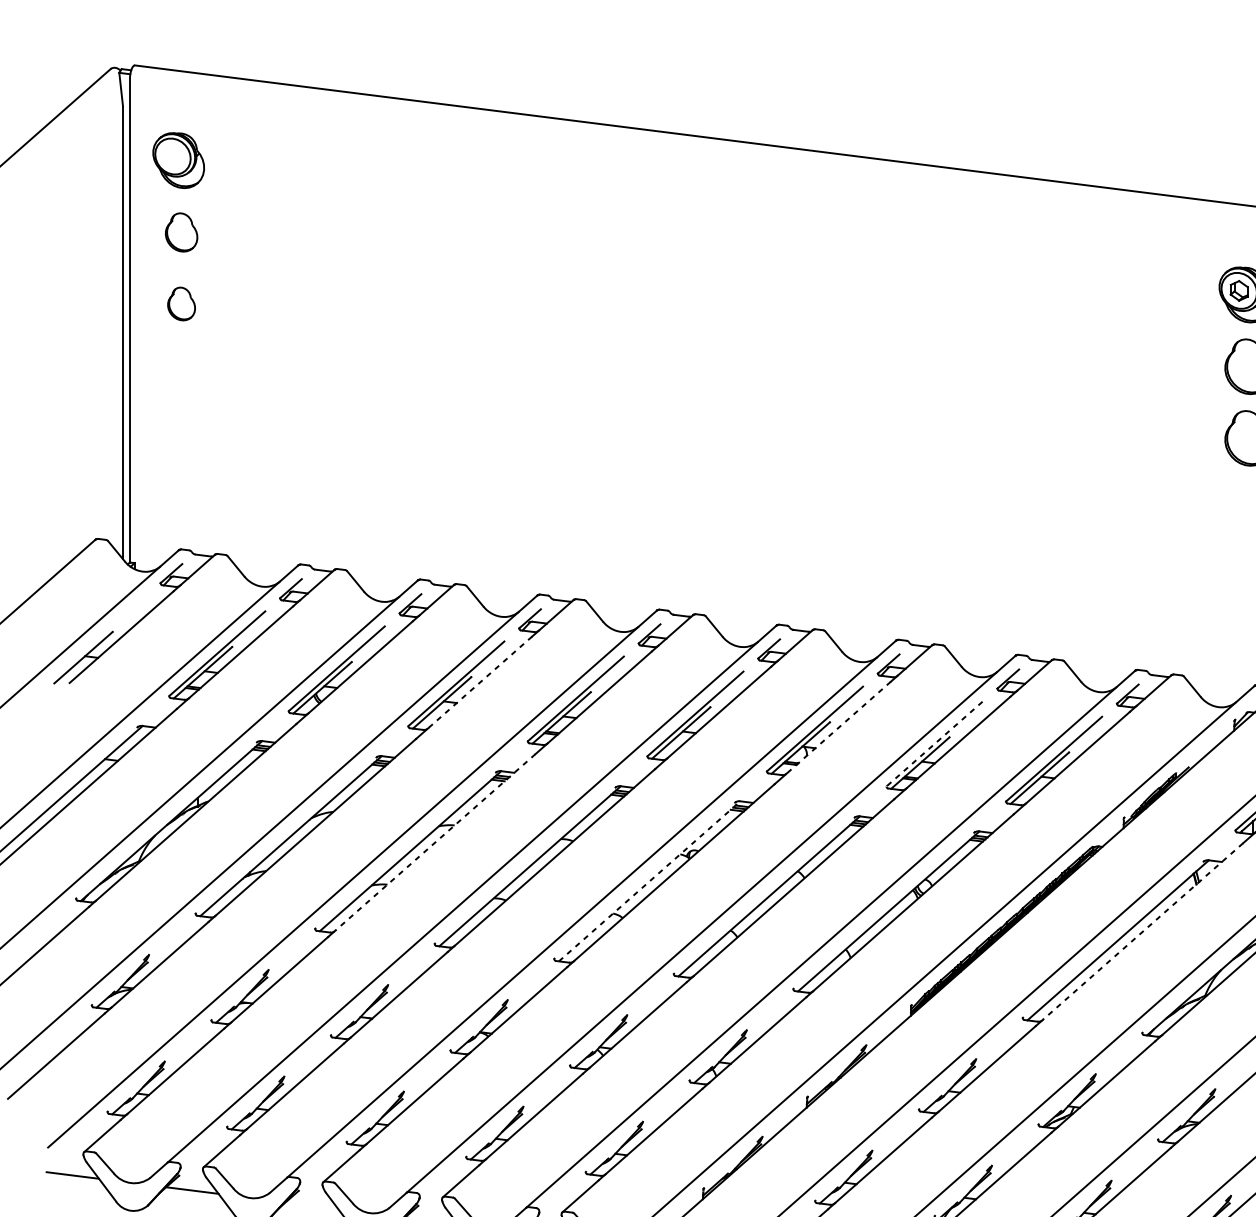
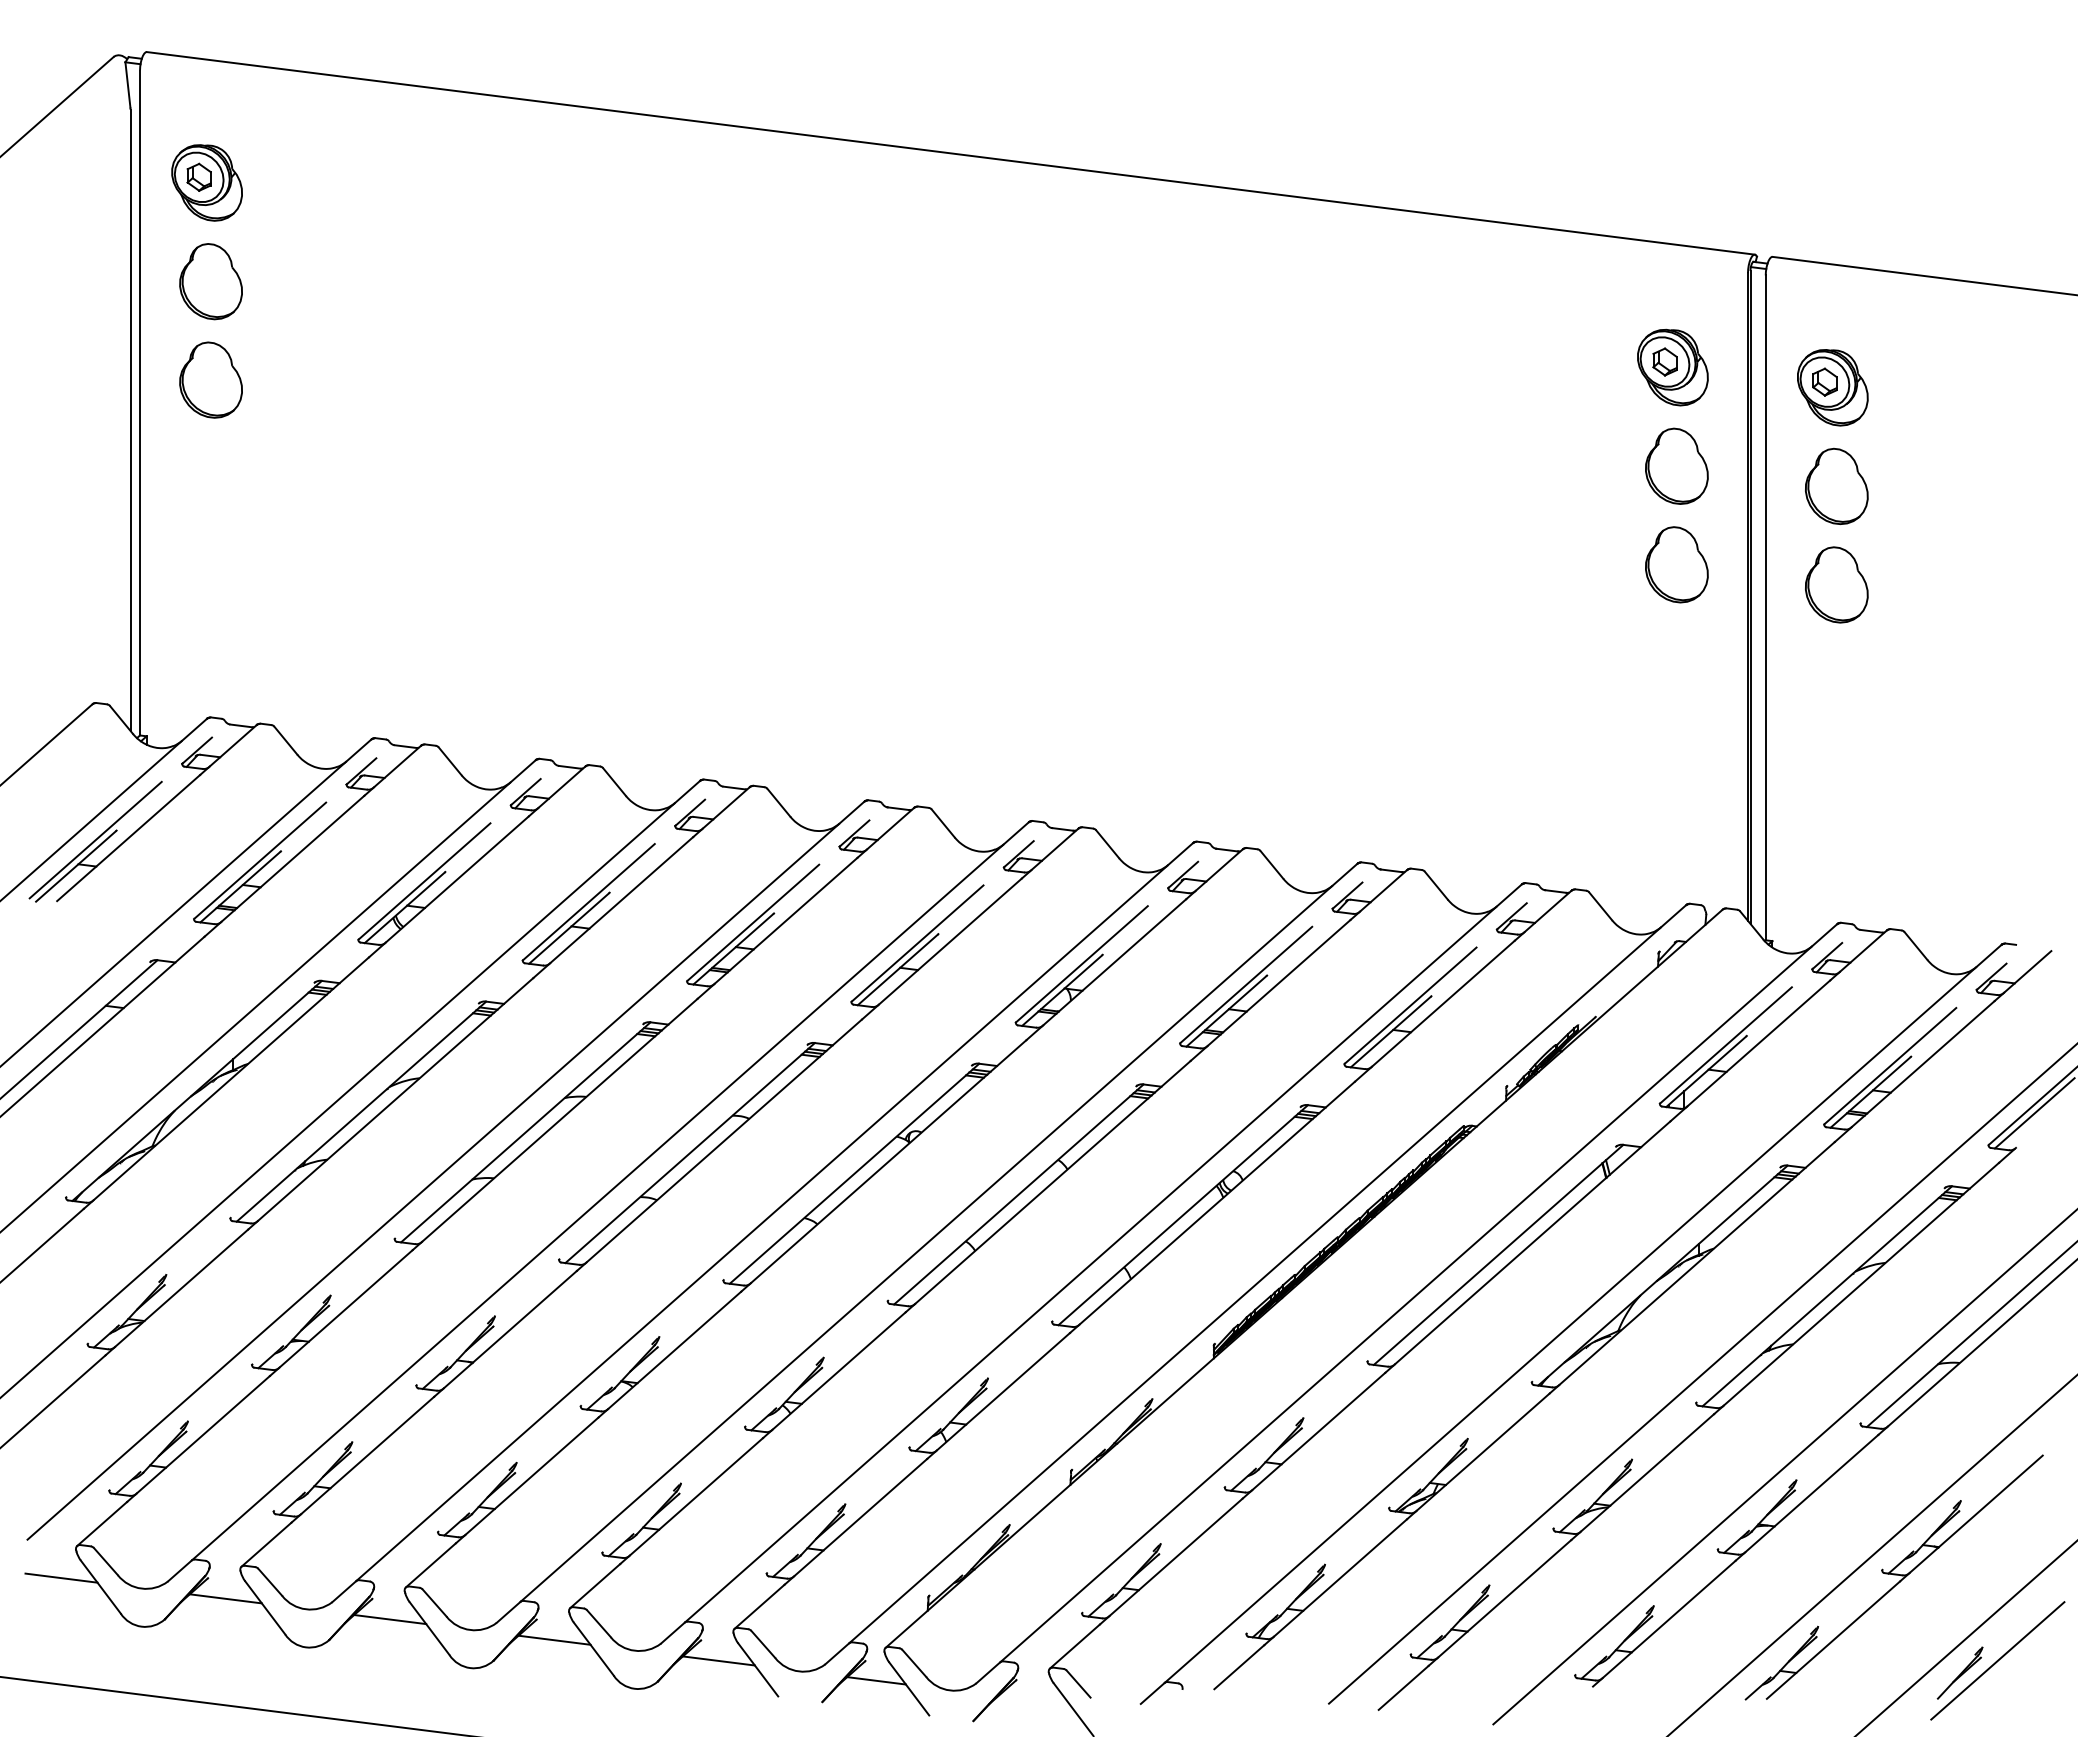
part: (172, 155) -> (198, 176), added
part: (181, 232) -> (210, 281), size x1.43
part: (181, 303) -> (210, 379), size x1.67
line: (97, 638) -> (95, 839), added
line: (480, 682) -> (621, 900), dashed -> solid
line: (838, 727) -> (1114, 962), dashed -> solid
line: (934, 744) -> (1245, 985), dashed -> solid
line: (435, 842) -> (559, 1120), dashed -> solid
line: (649, 881) -> (854, 1173), dashed -> solid
line: (1142, 931) -> (1532, 1242), dashed -> solid
line: (312, 1205) -> (390, 1619), added

